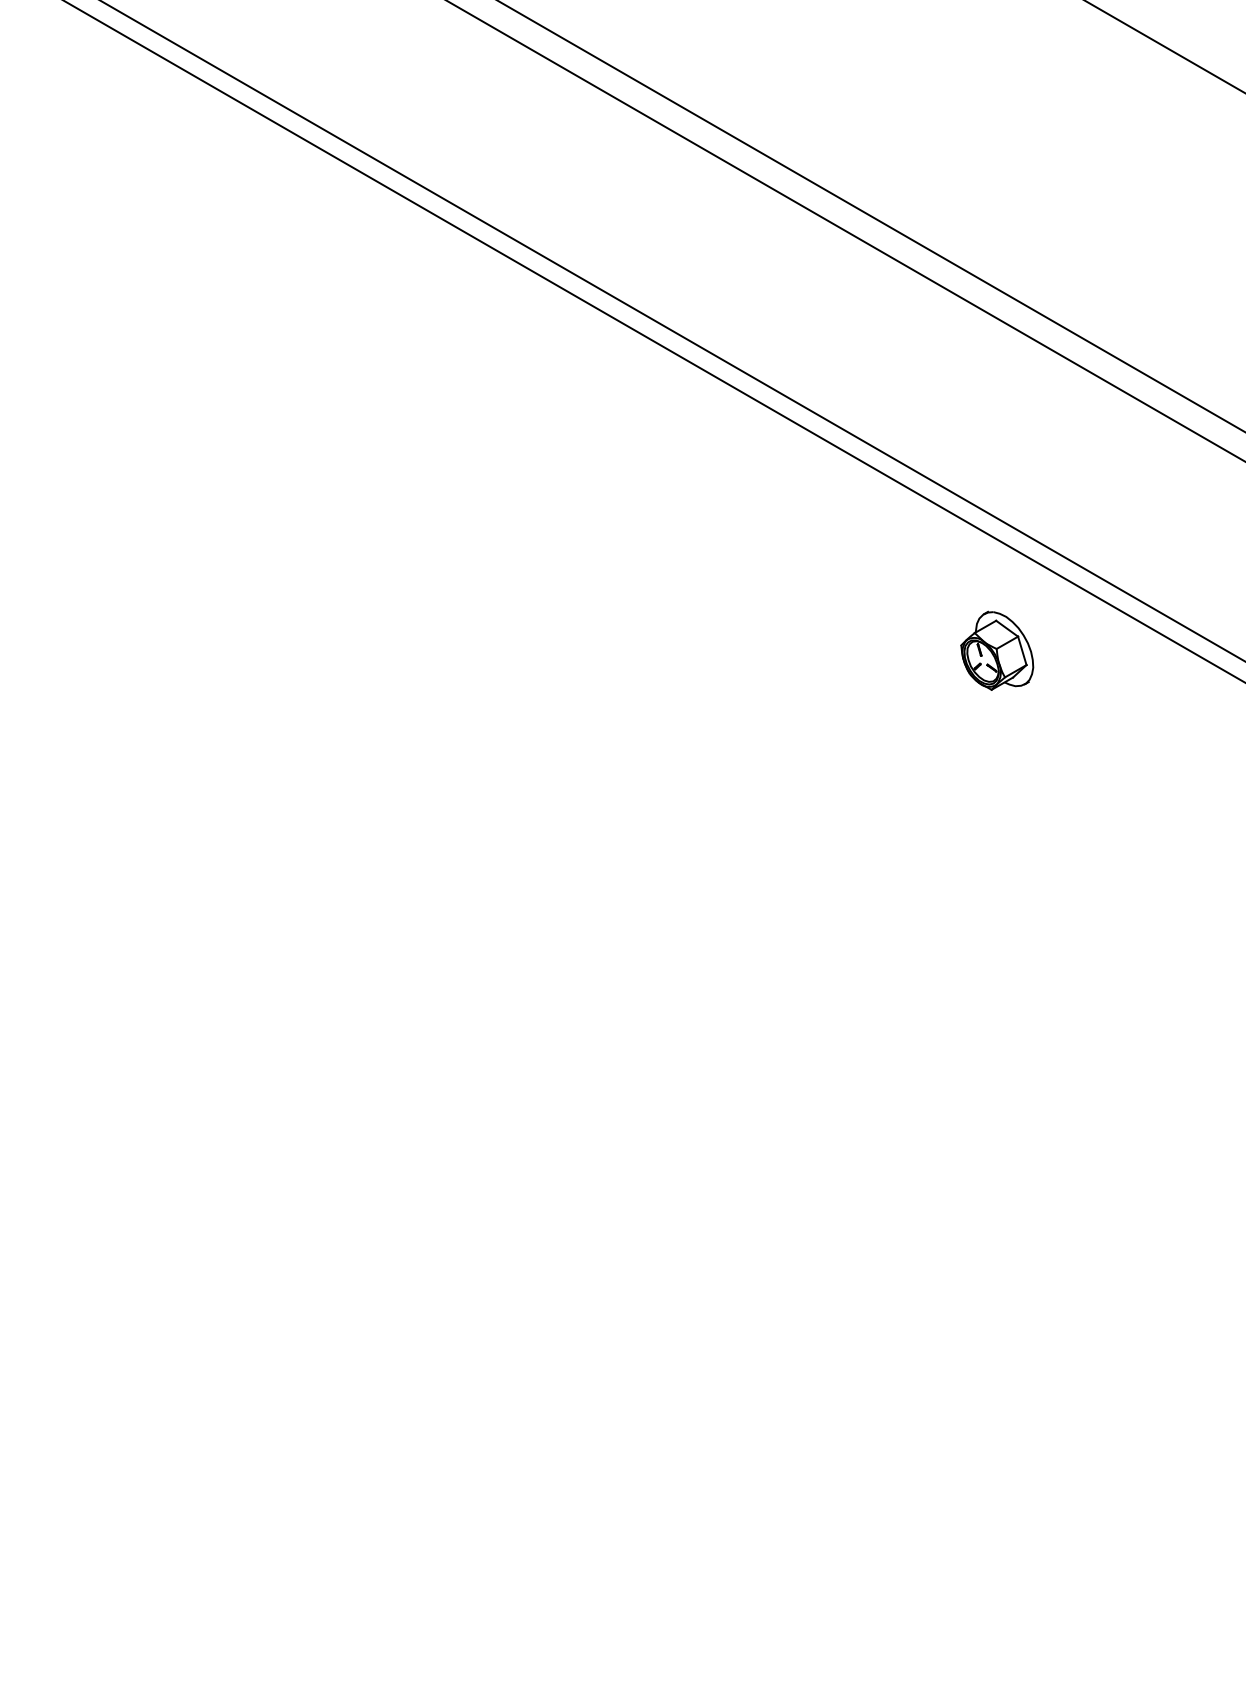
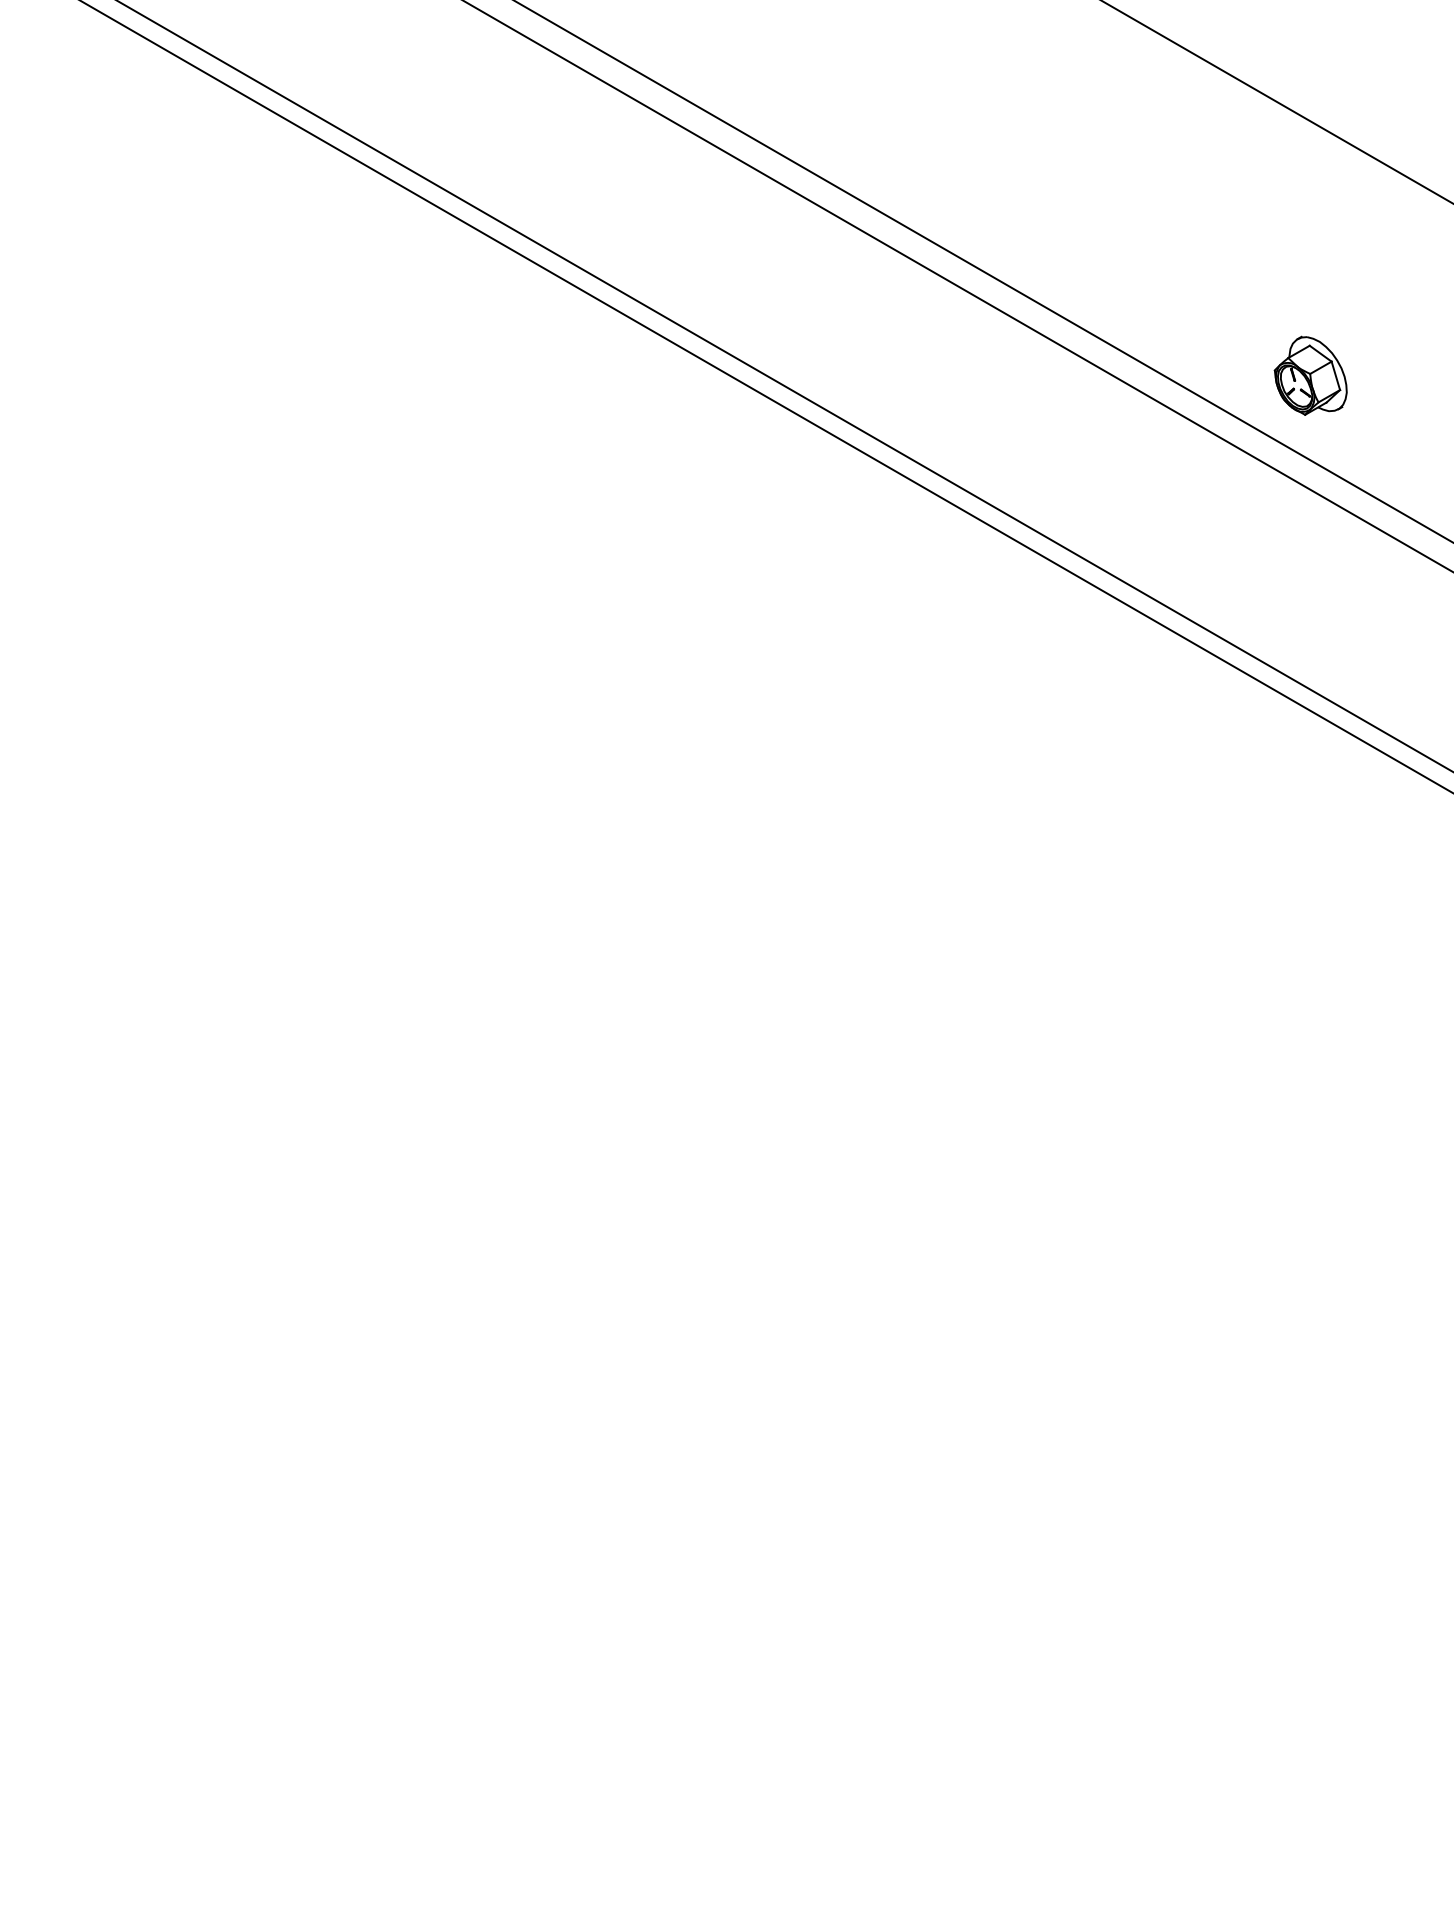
part: (996, 650) -> (1310, 375), moved

